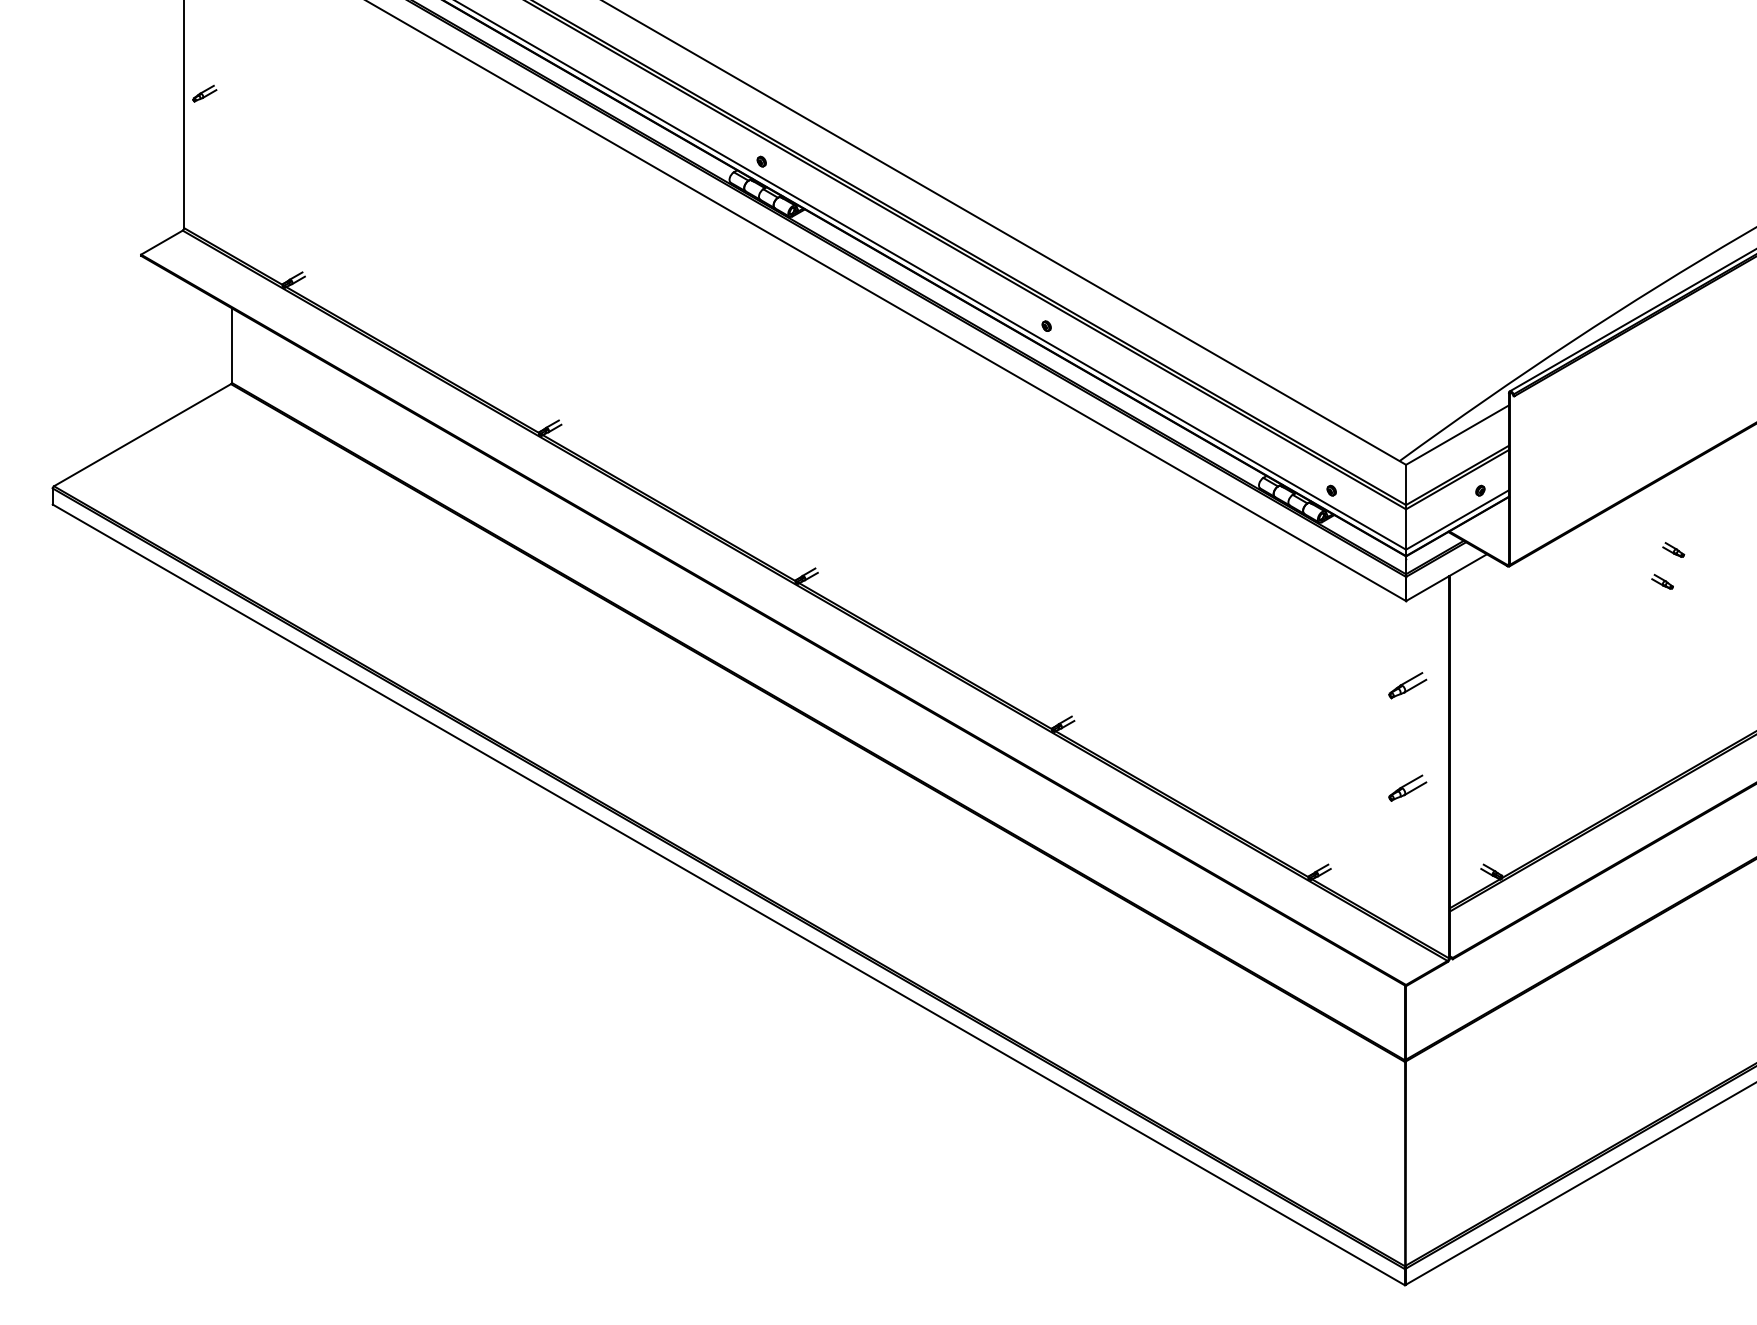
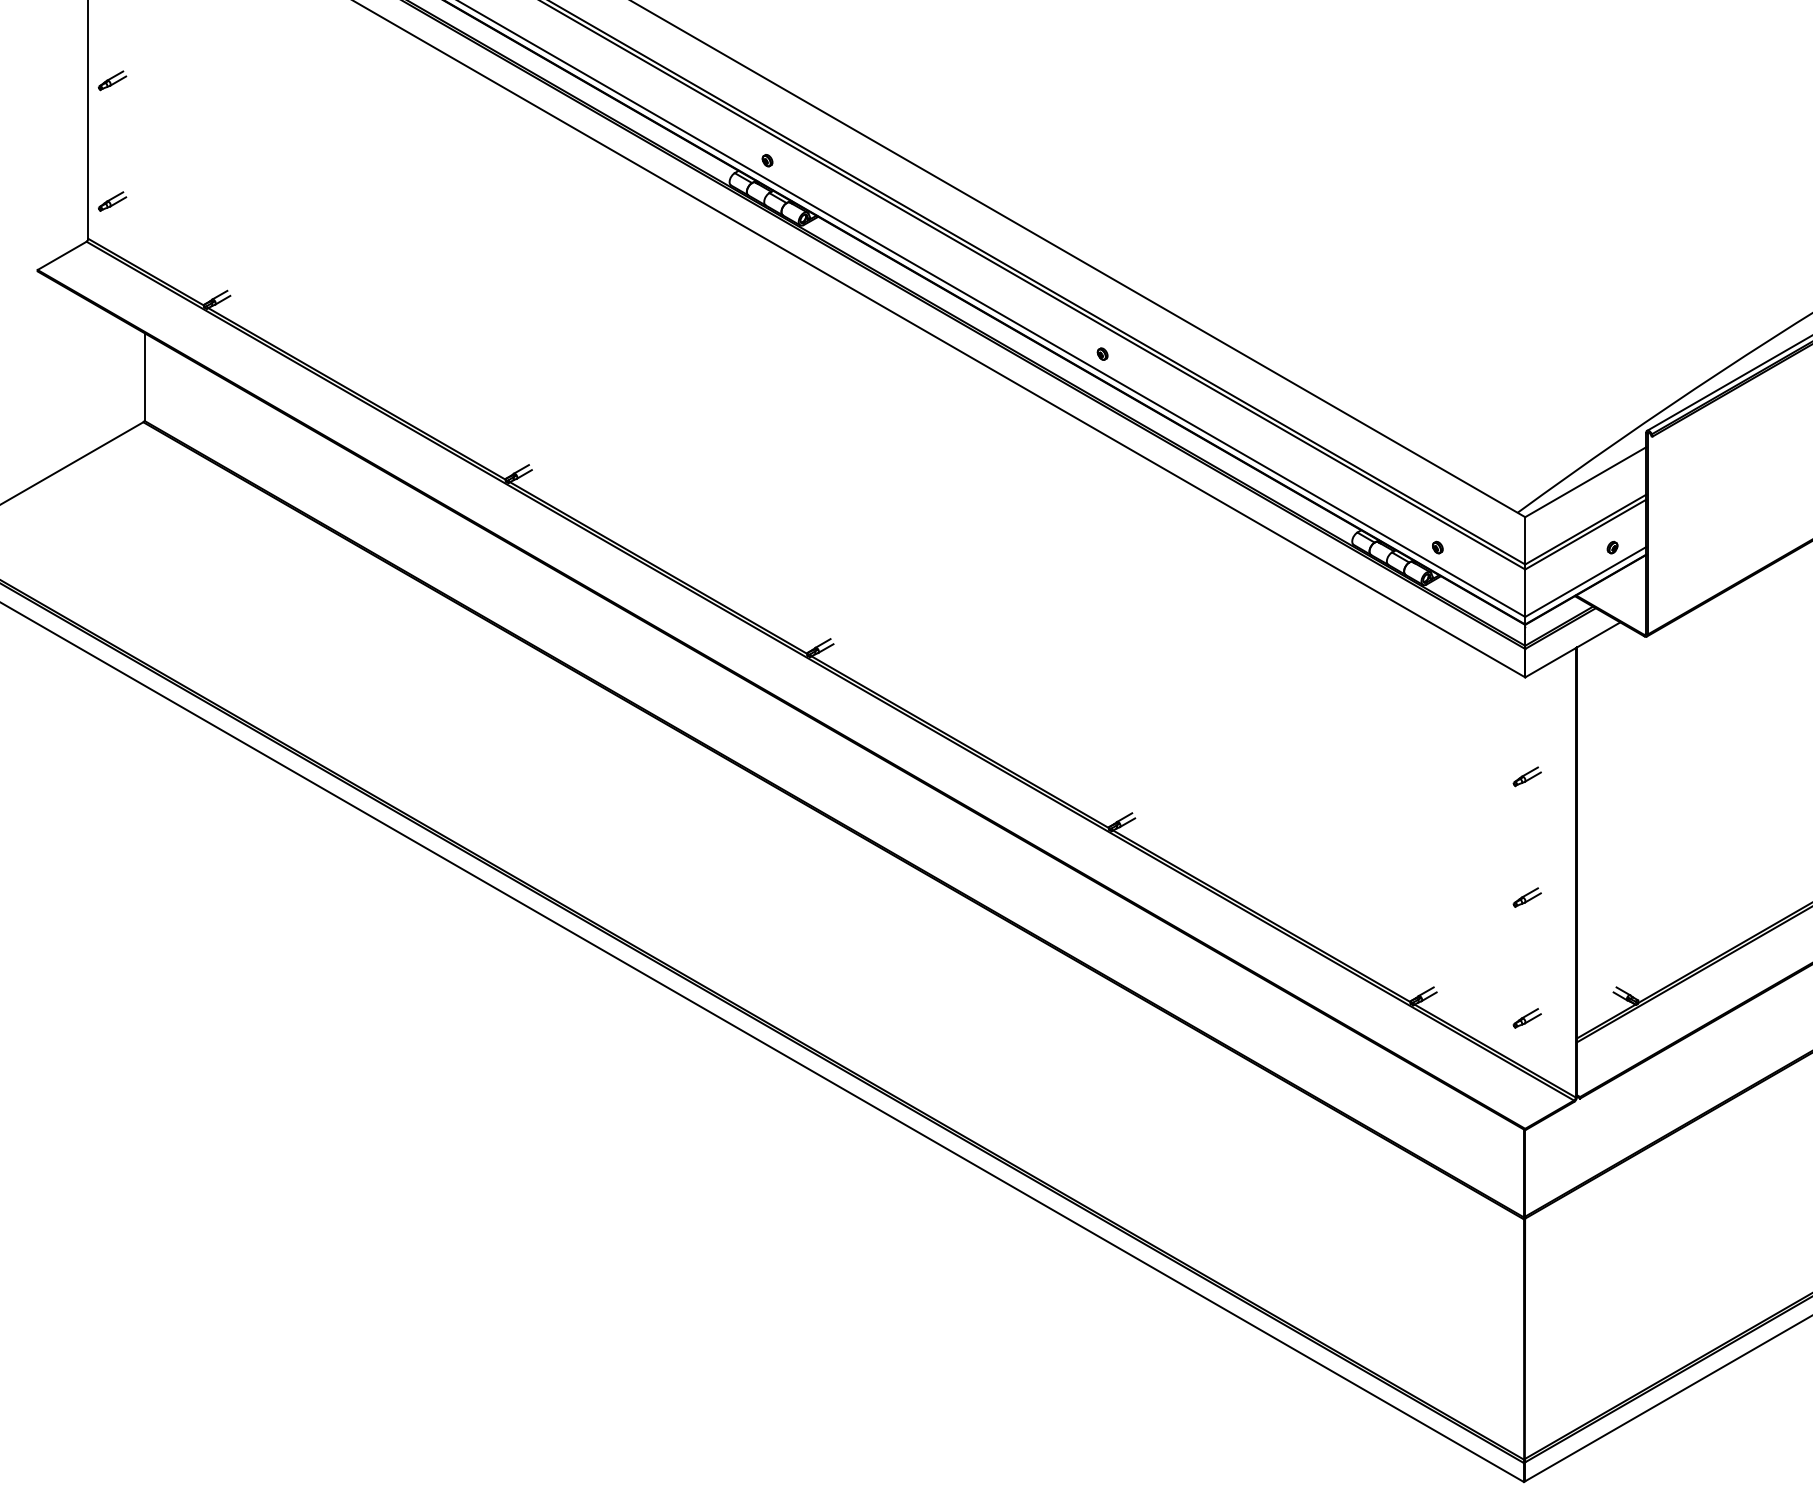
part: (204, 196) -> (112, 201), added
part: (1407, 685) -> (1526, 776), size x0.62
part: (1407, 788) -> (1526, 897), size x0.62
part: (1407, 891) -> (1526, 1018), added

